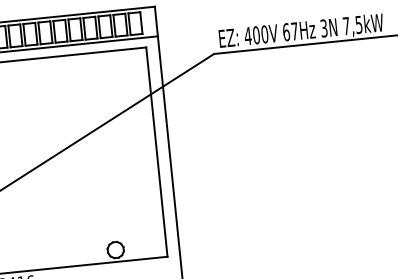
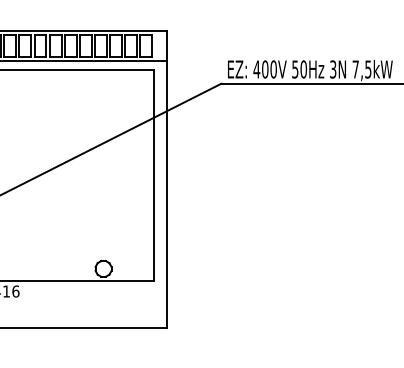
text: (290, 31) -> (299, 69), 67Hz -> 50Hz

